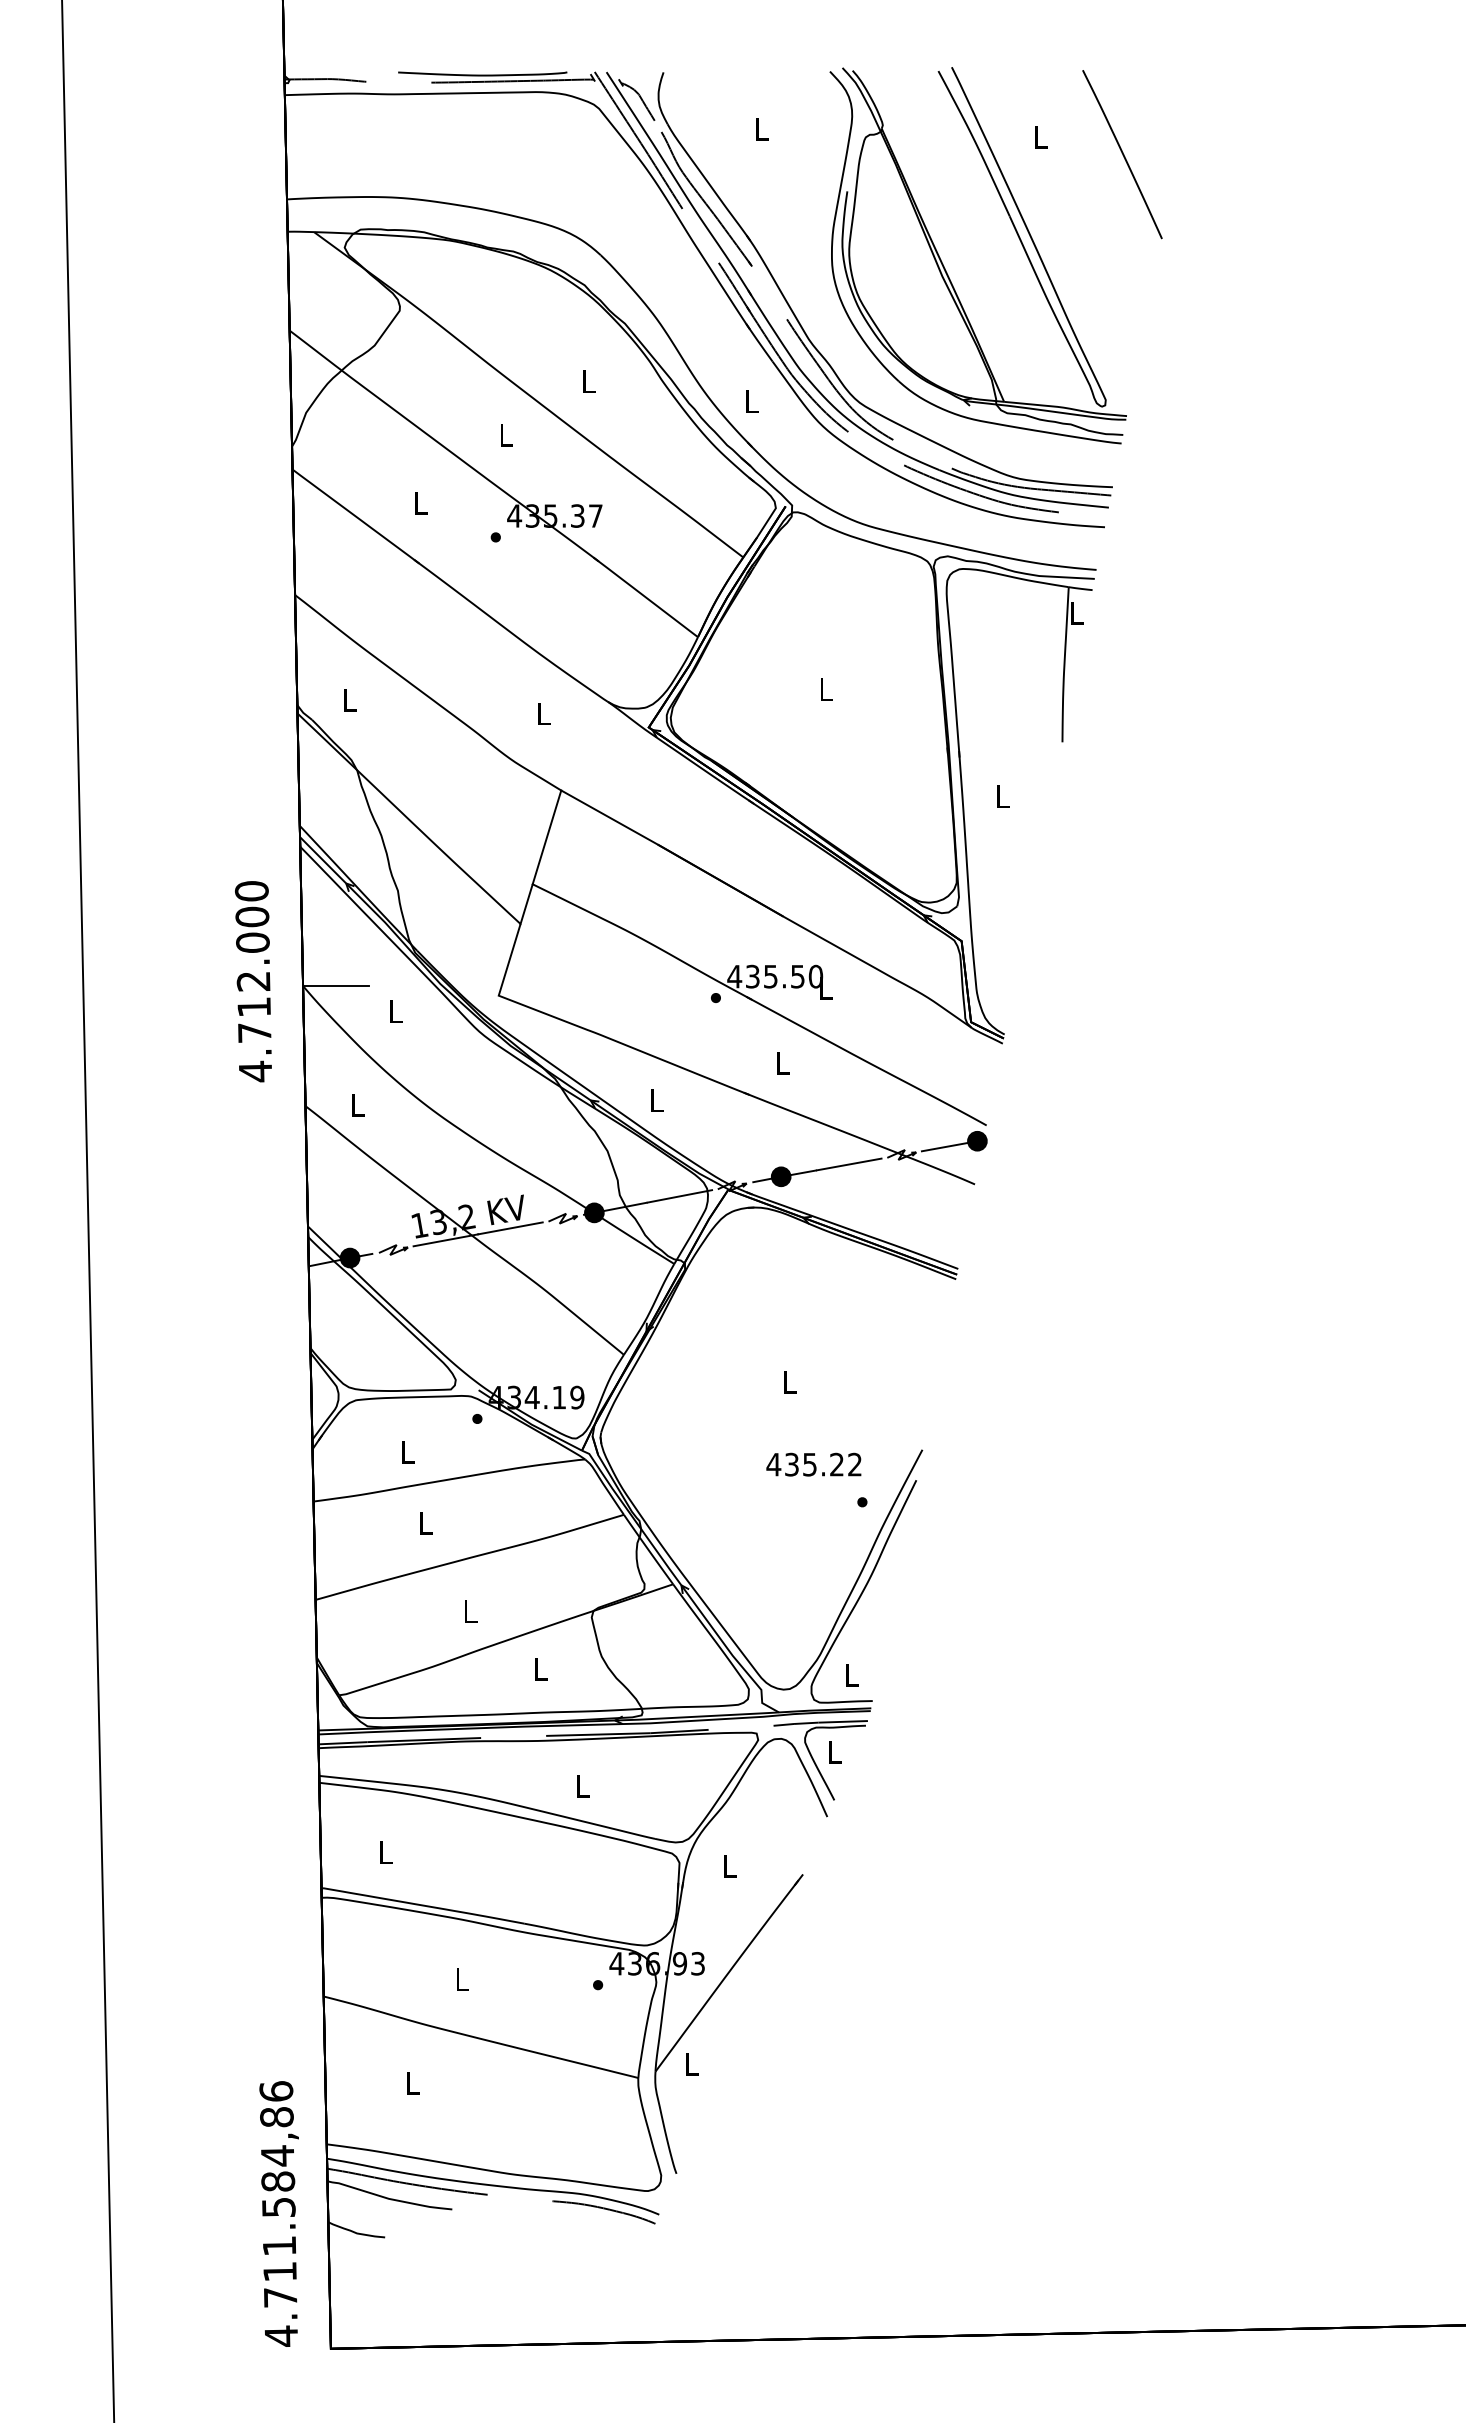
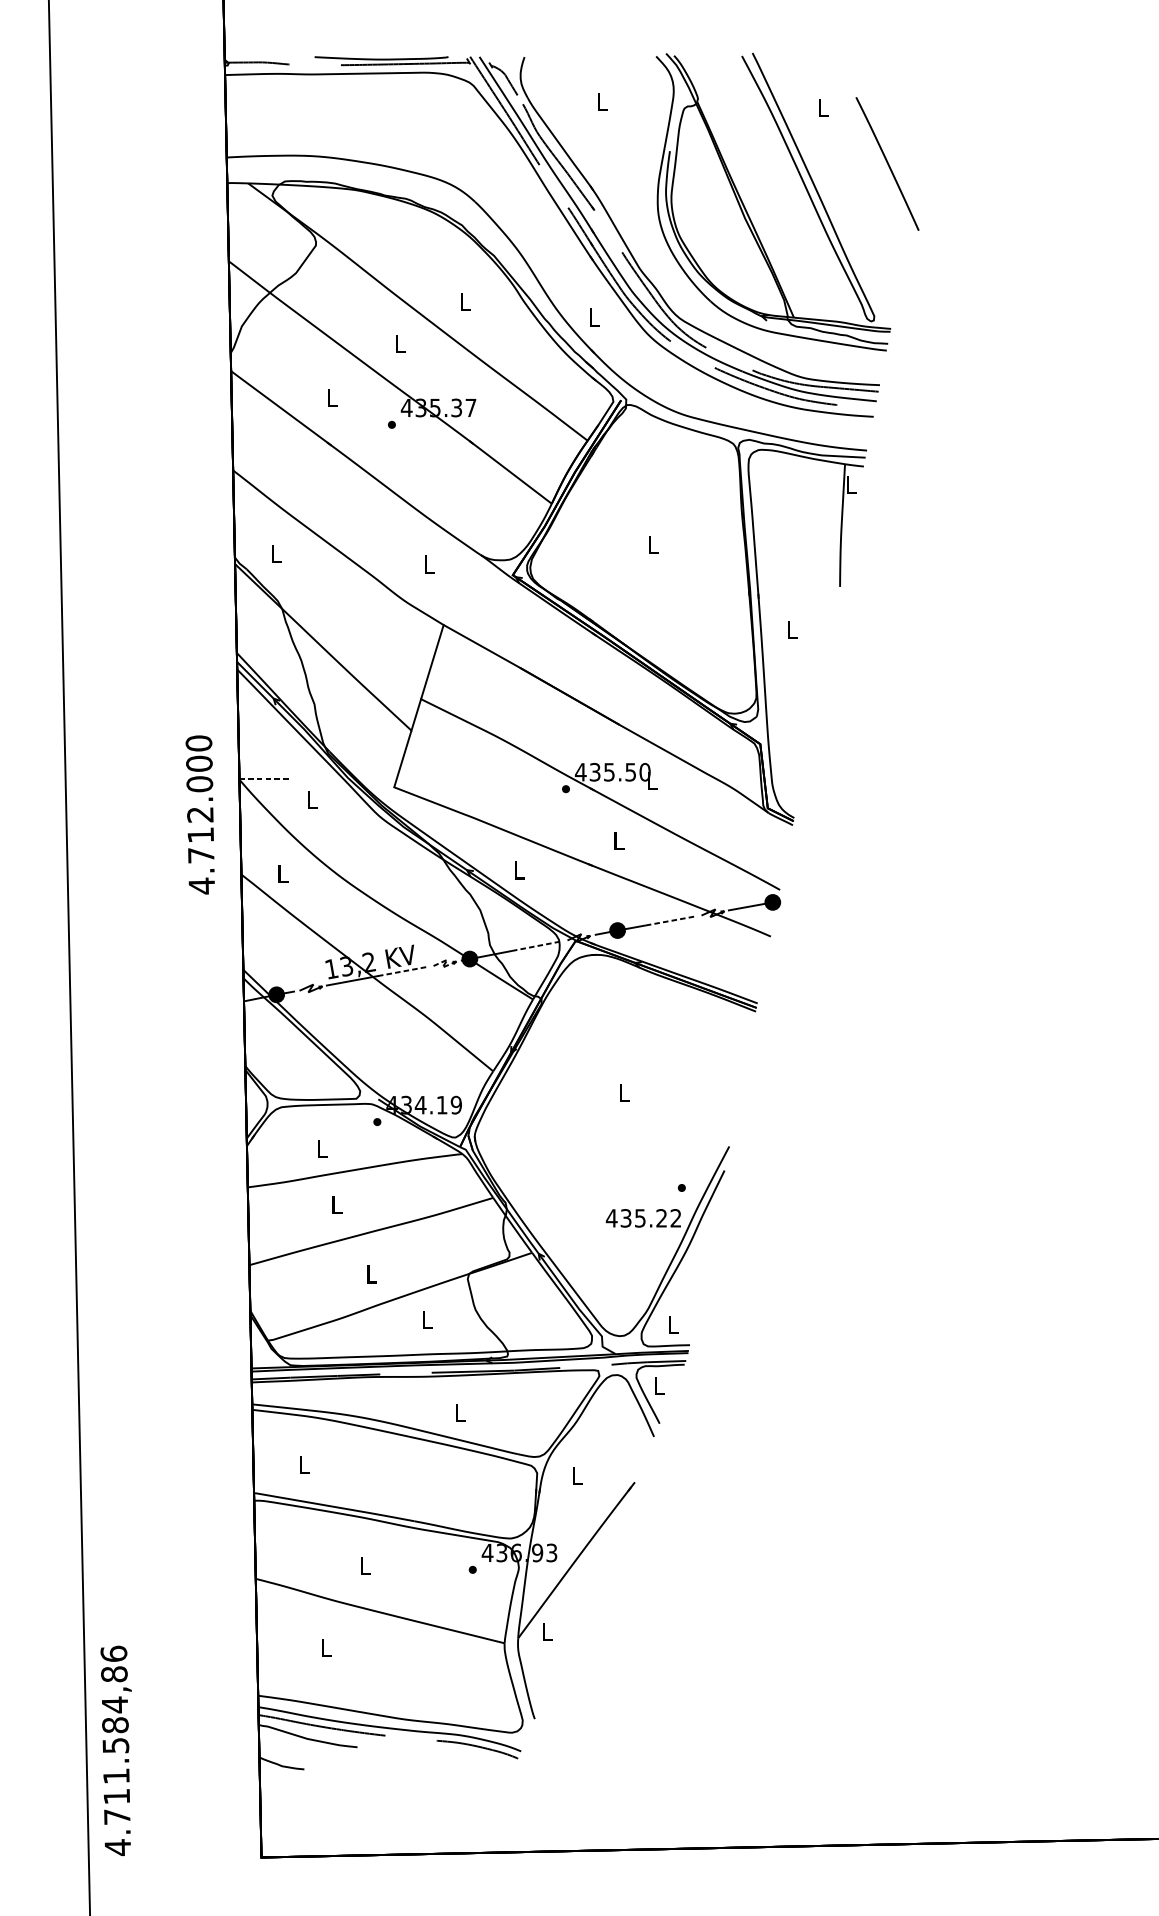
line: (1122, 154) -> (887, 163), moved
text: (253, 981) -> (200, 814), moved
line: (335, 985) -> (265, 779), solid -> dashed
line: (849, 1164) -> (671, 920), solid -> dashed
line: (679, 1196) -> (537, 946), solid -> dashed
line: (562, 1218) -> (444, 963), solid -> dashed
line: (510, 1228) -> (403, 971), solid -> dashed
text: (813, 1464) -> (643, 1218), moved
text: (278, 2213) -> (115, 1750), moved

